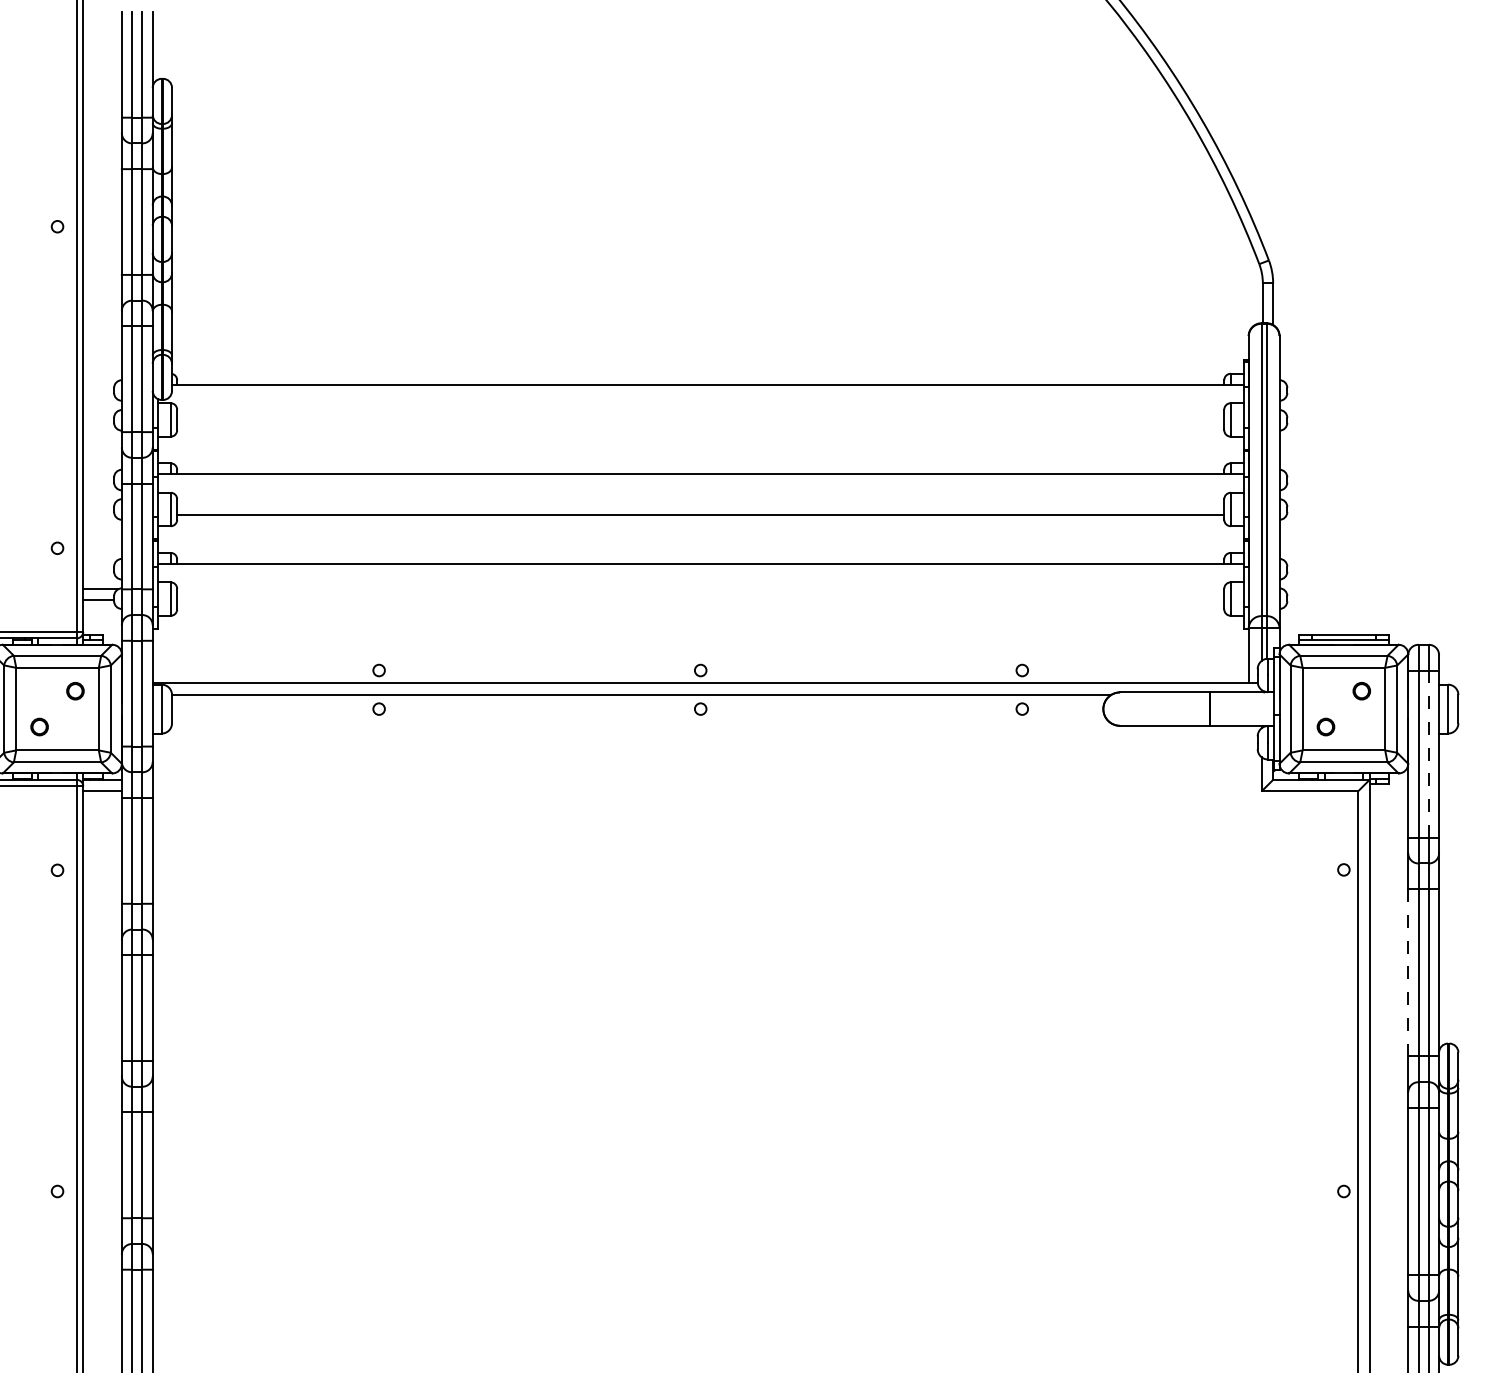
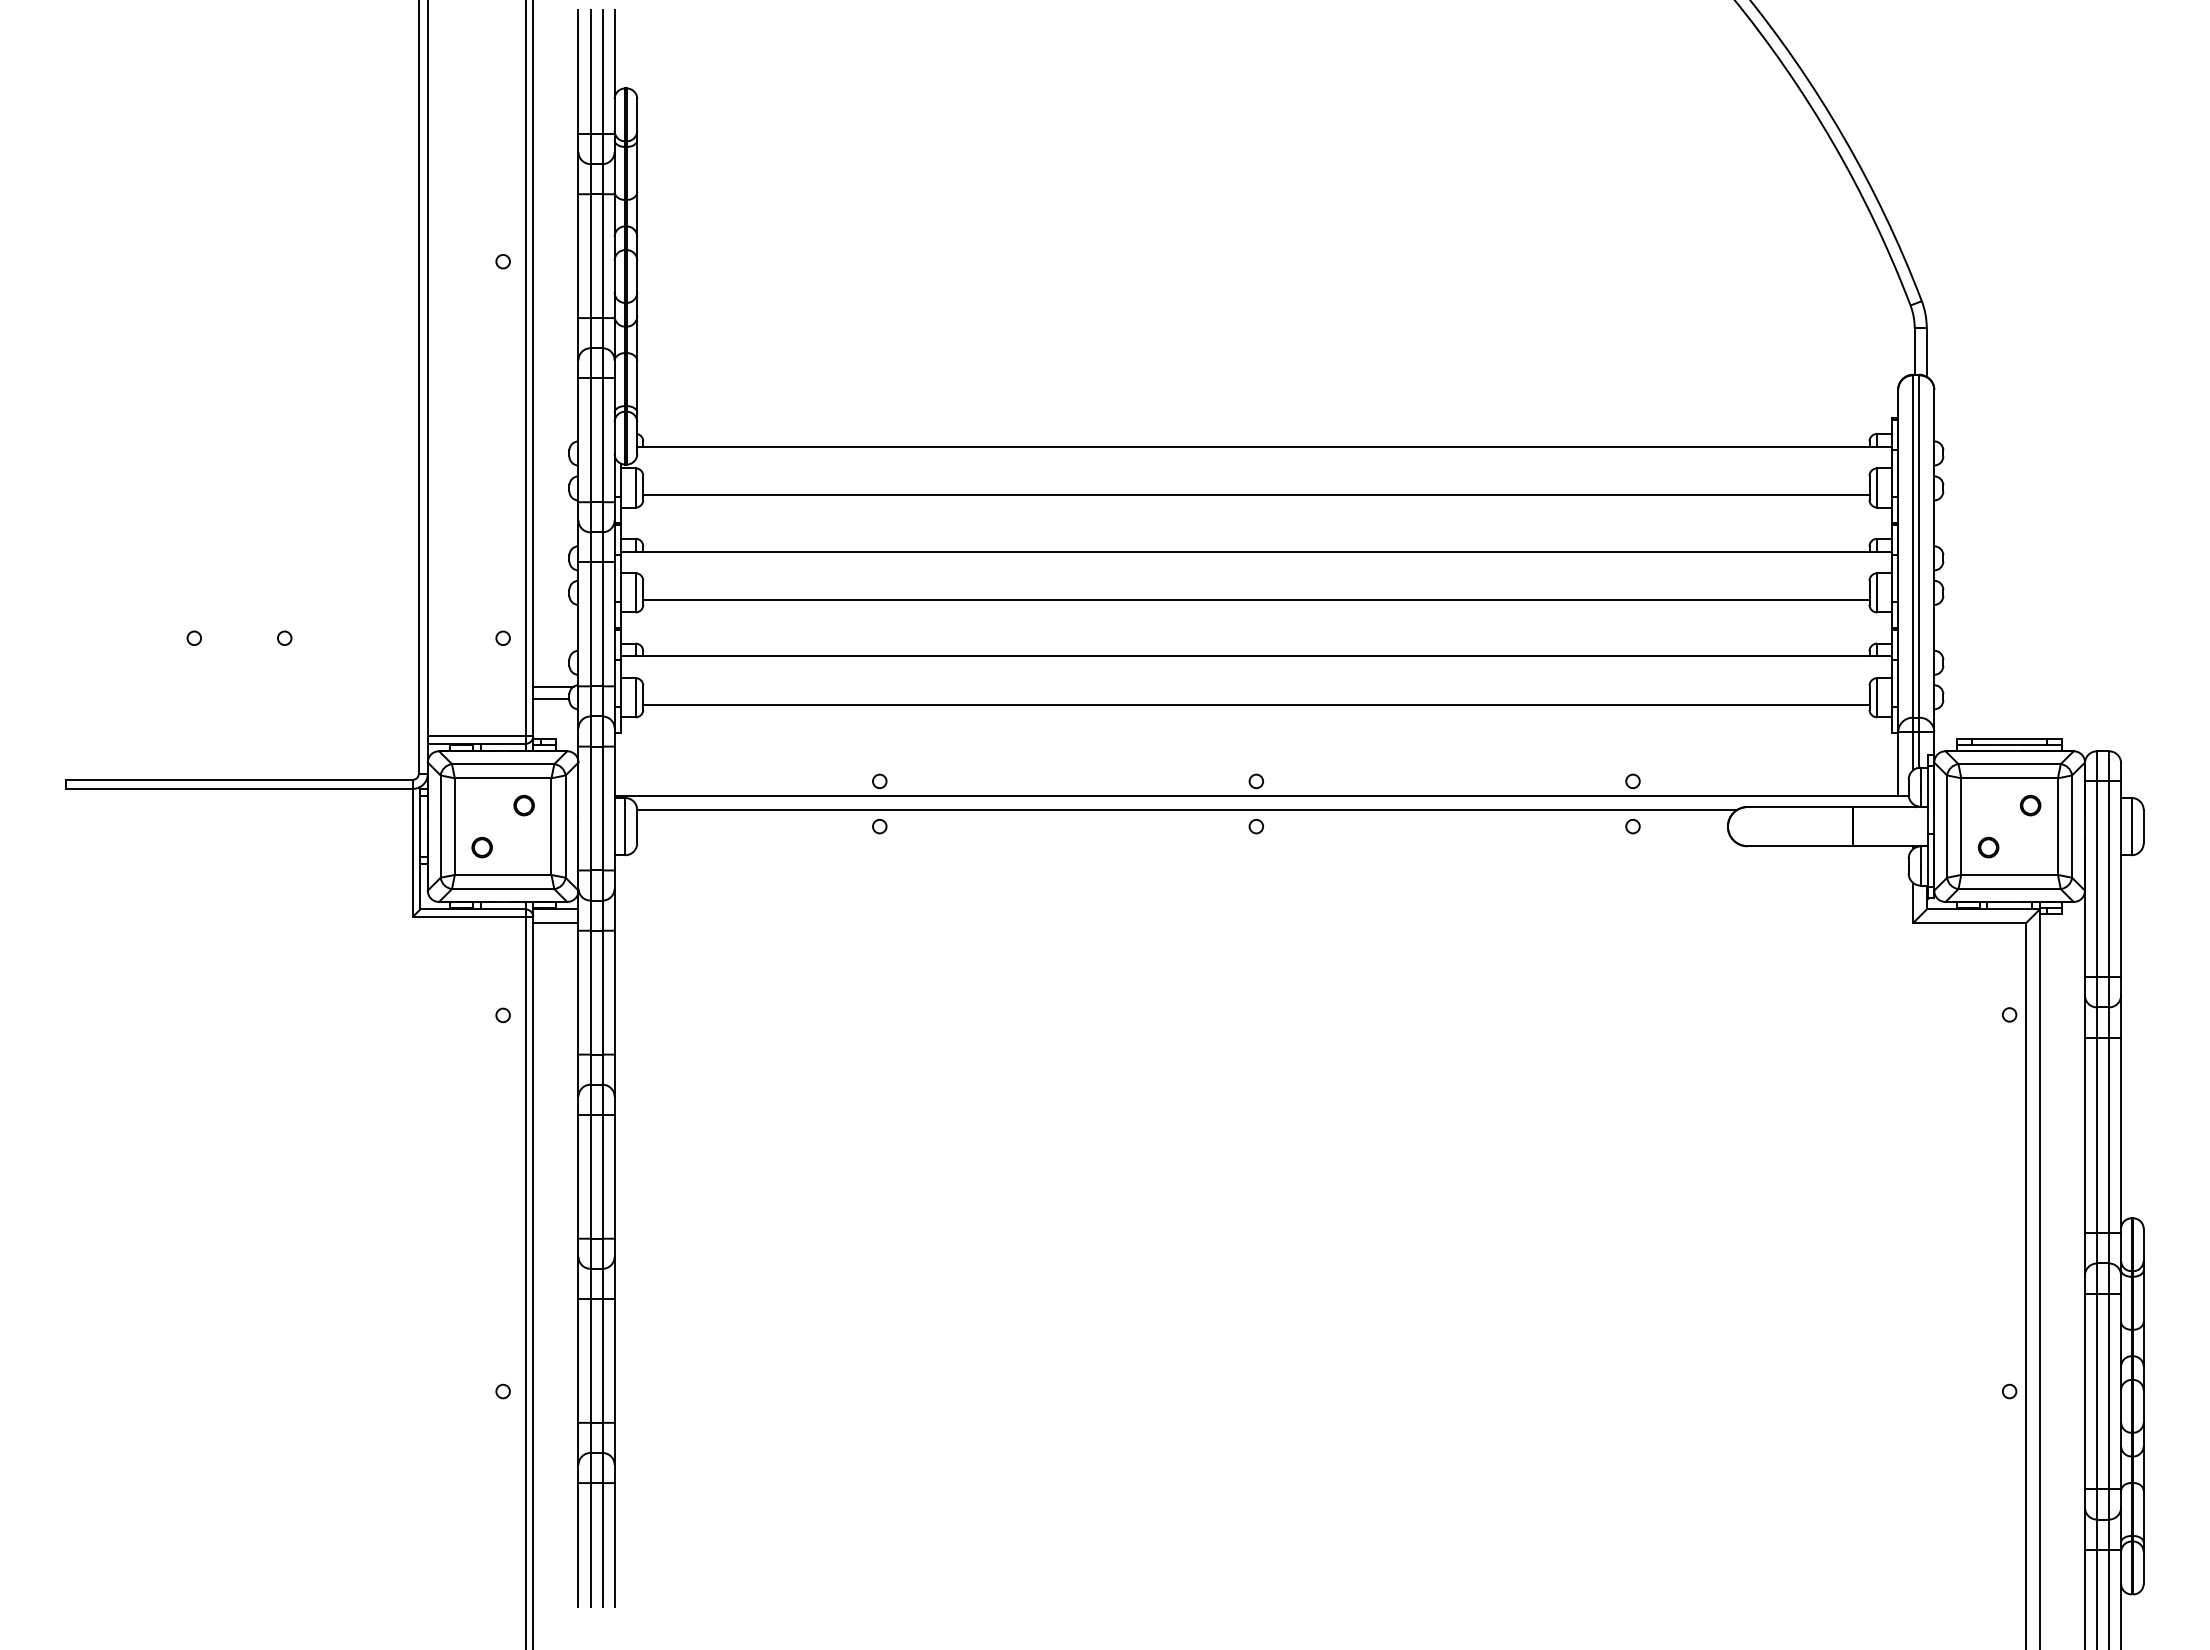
line: (700, 425) -> (1256, 494), added
line: (700, 604) -> (1256, 704), added
line: (1429, 754) -> (2109, 879), dashed -> solid
line: (1407, 972) -> (2084, 1135), dashed -> solid

